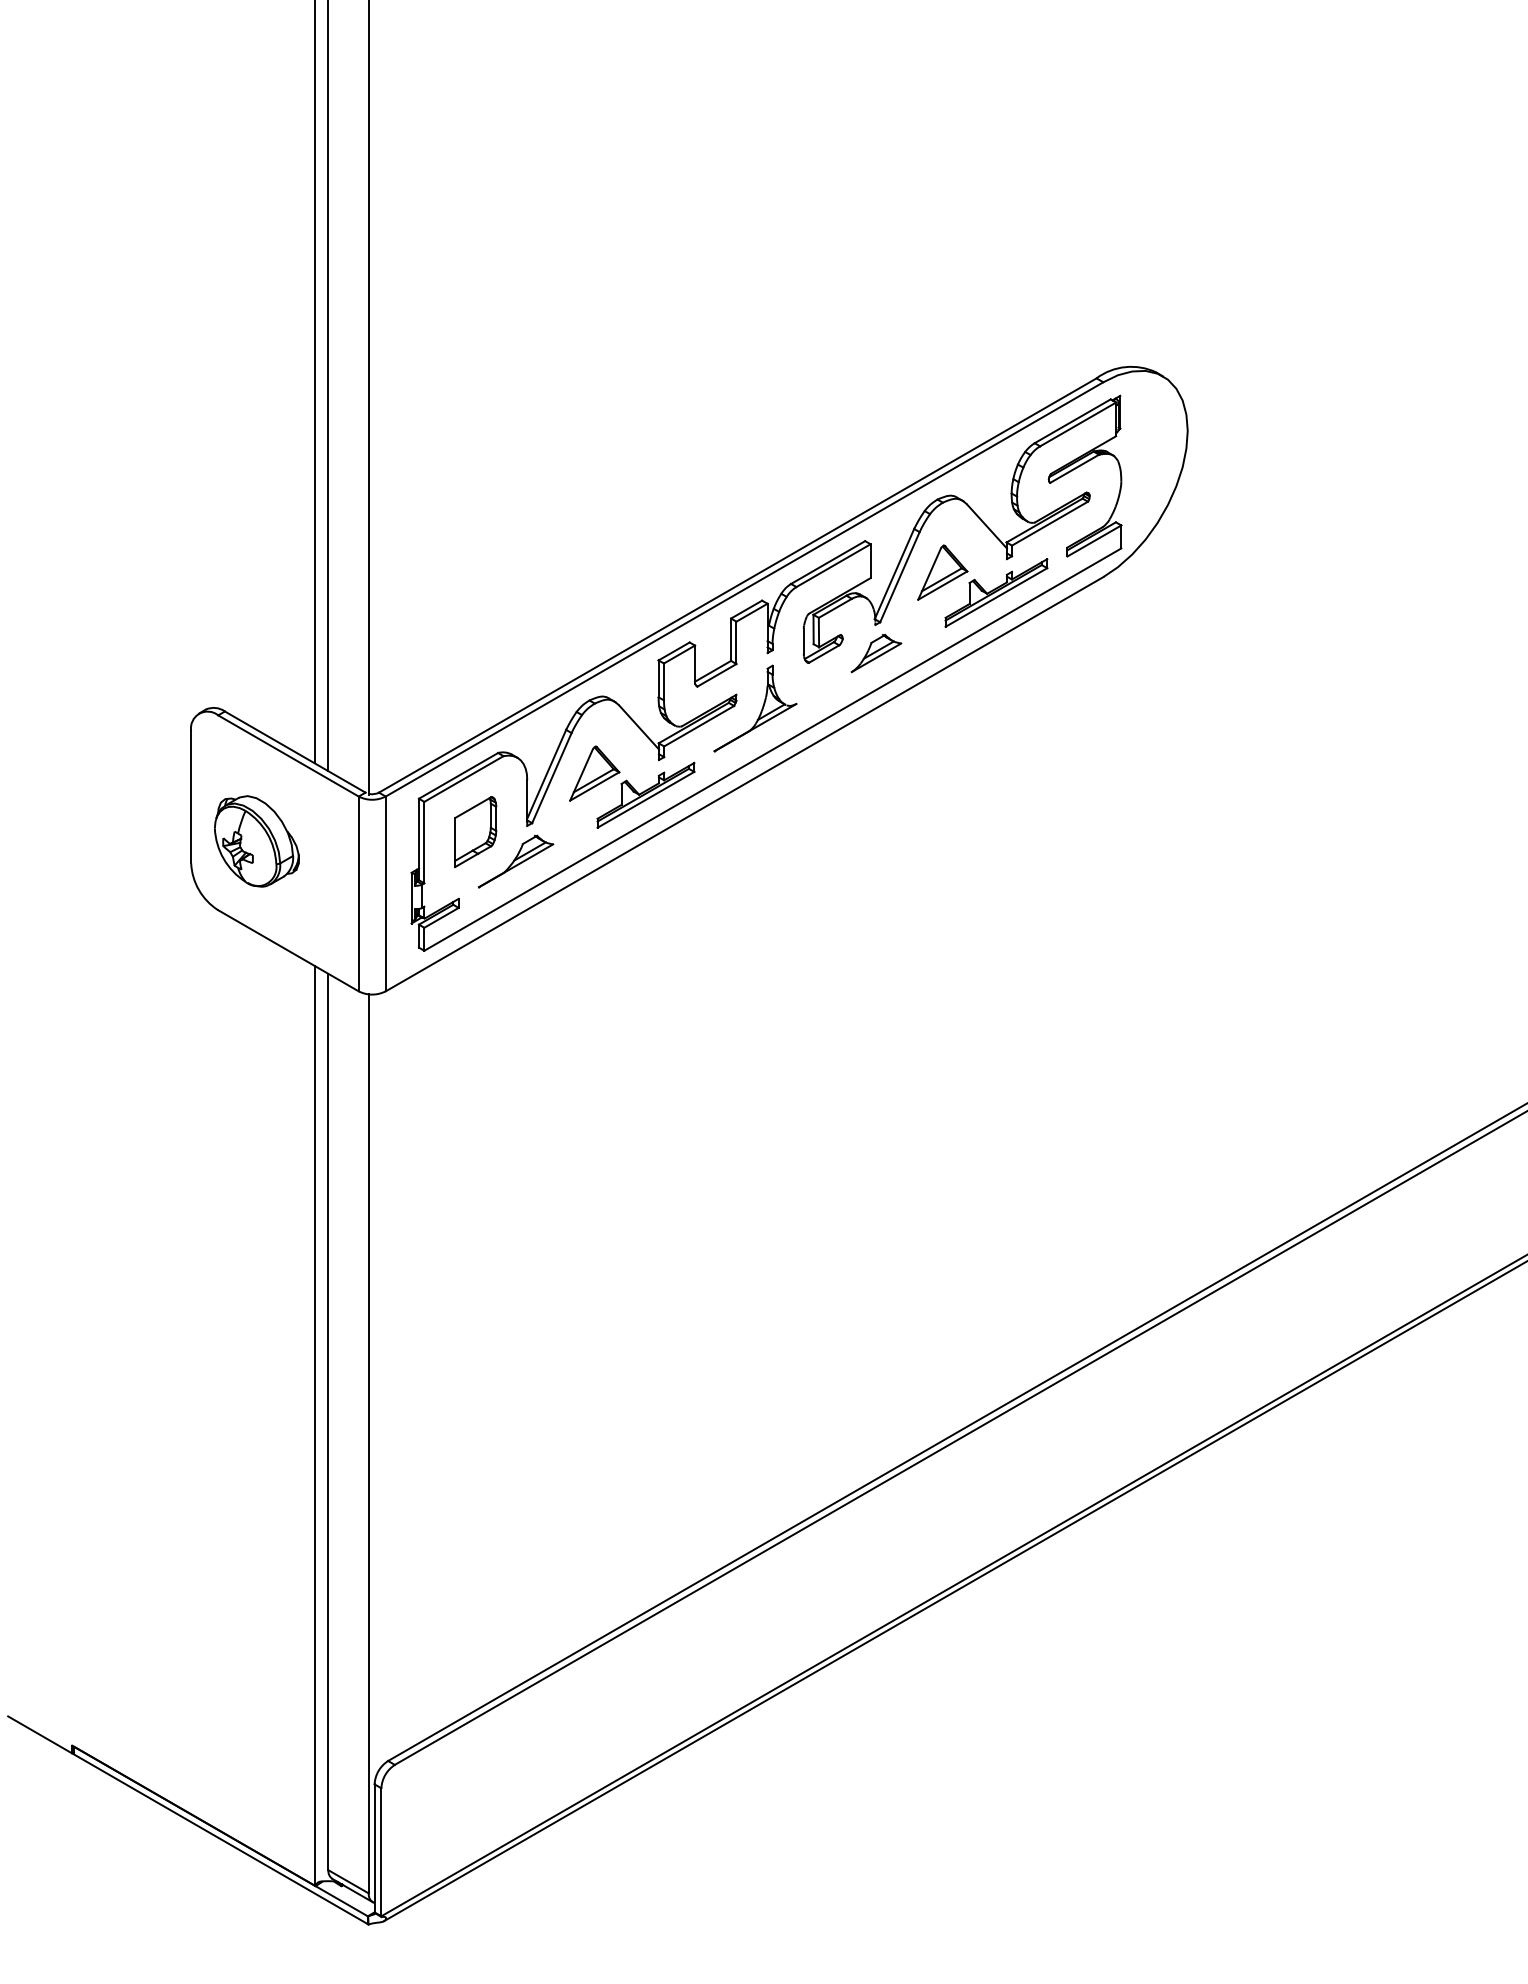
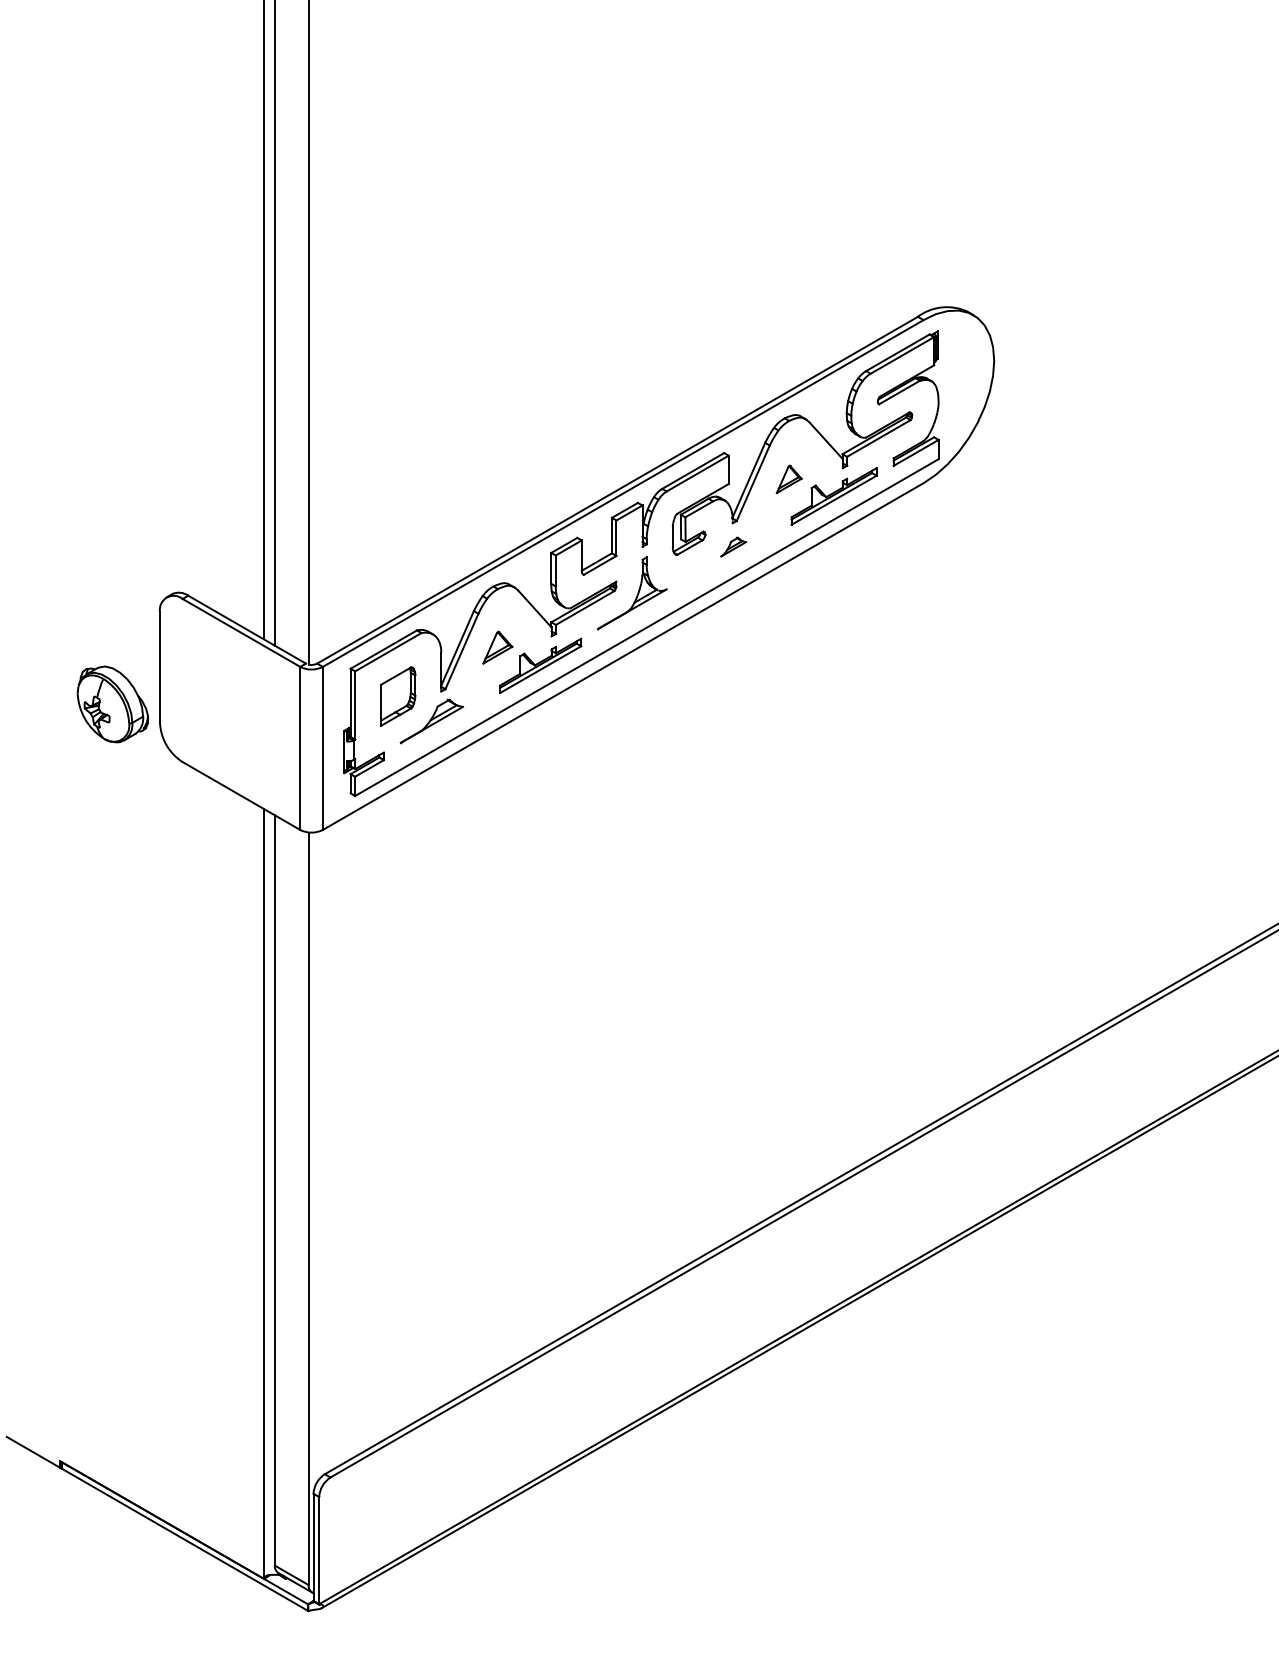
part: (942, 572) -> (788, 479), size x0.6
part: (876, 653) -> (733, 547), size x0.6
part: (594, 773) -> (497, 647), size x0.7
part: (256, 841) -> (112, 704), moved

